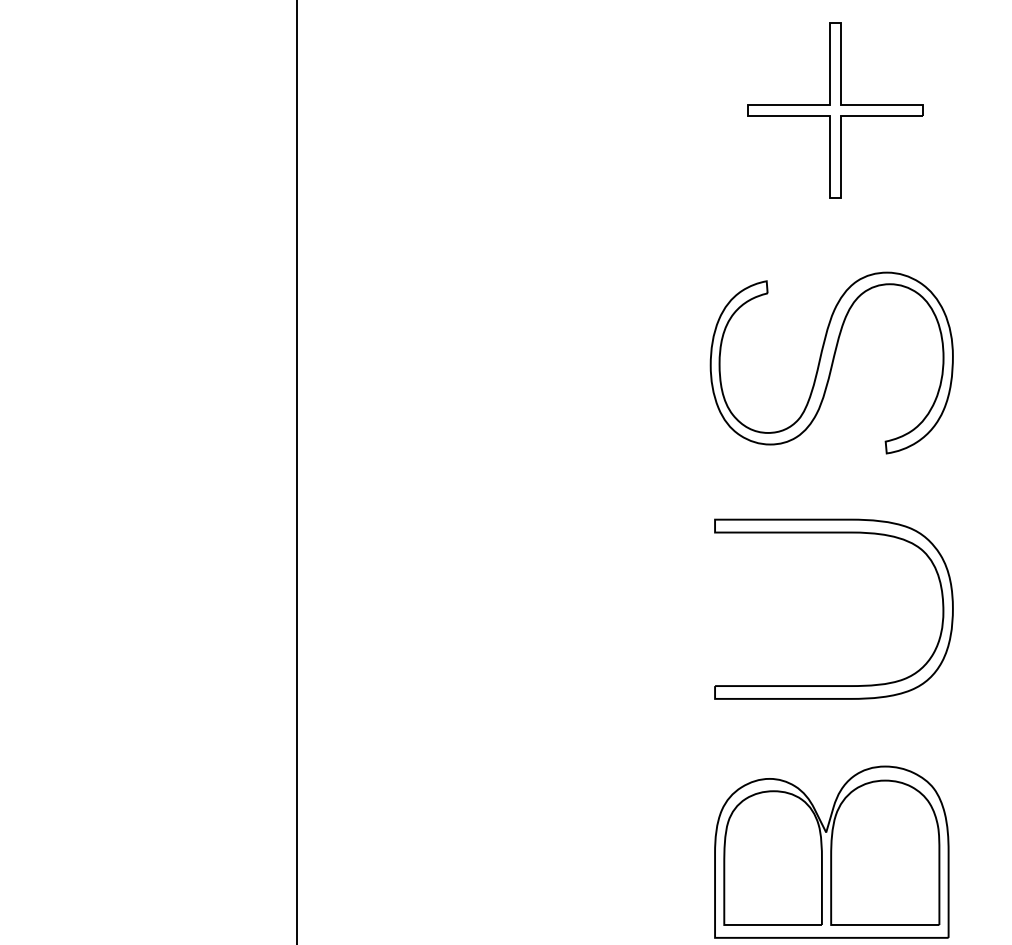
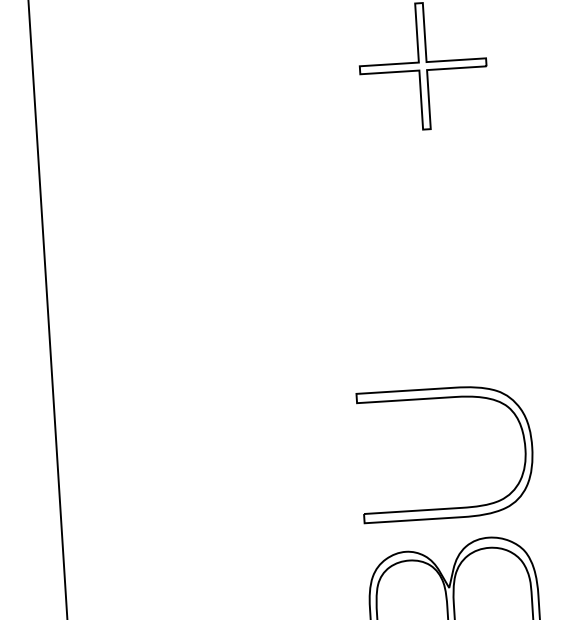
part: (831, 362) -> (431, 248), removed
part: (833, 533) -> (442, 398), moved

